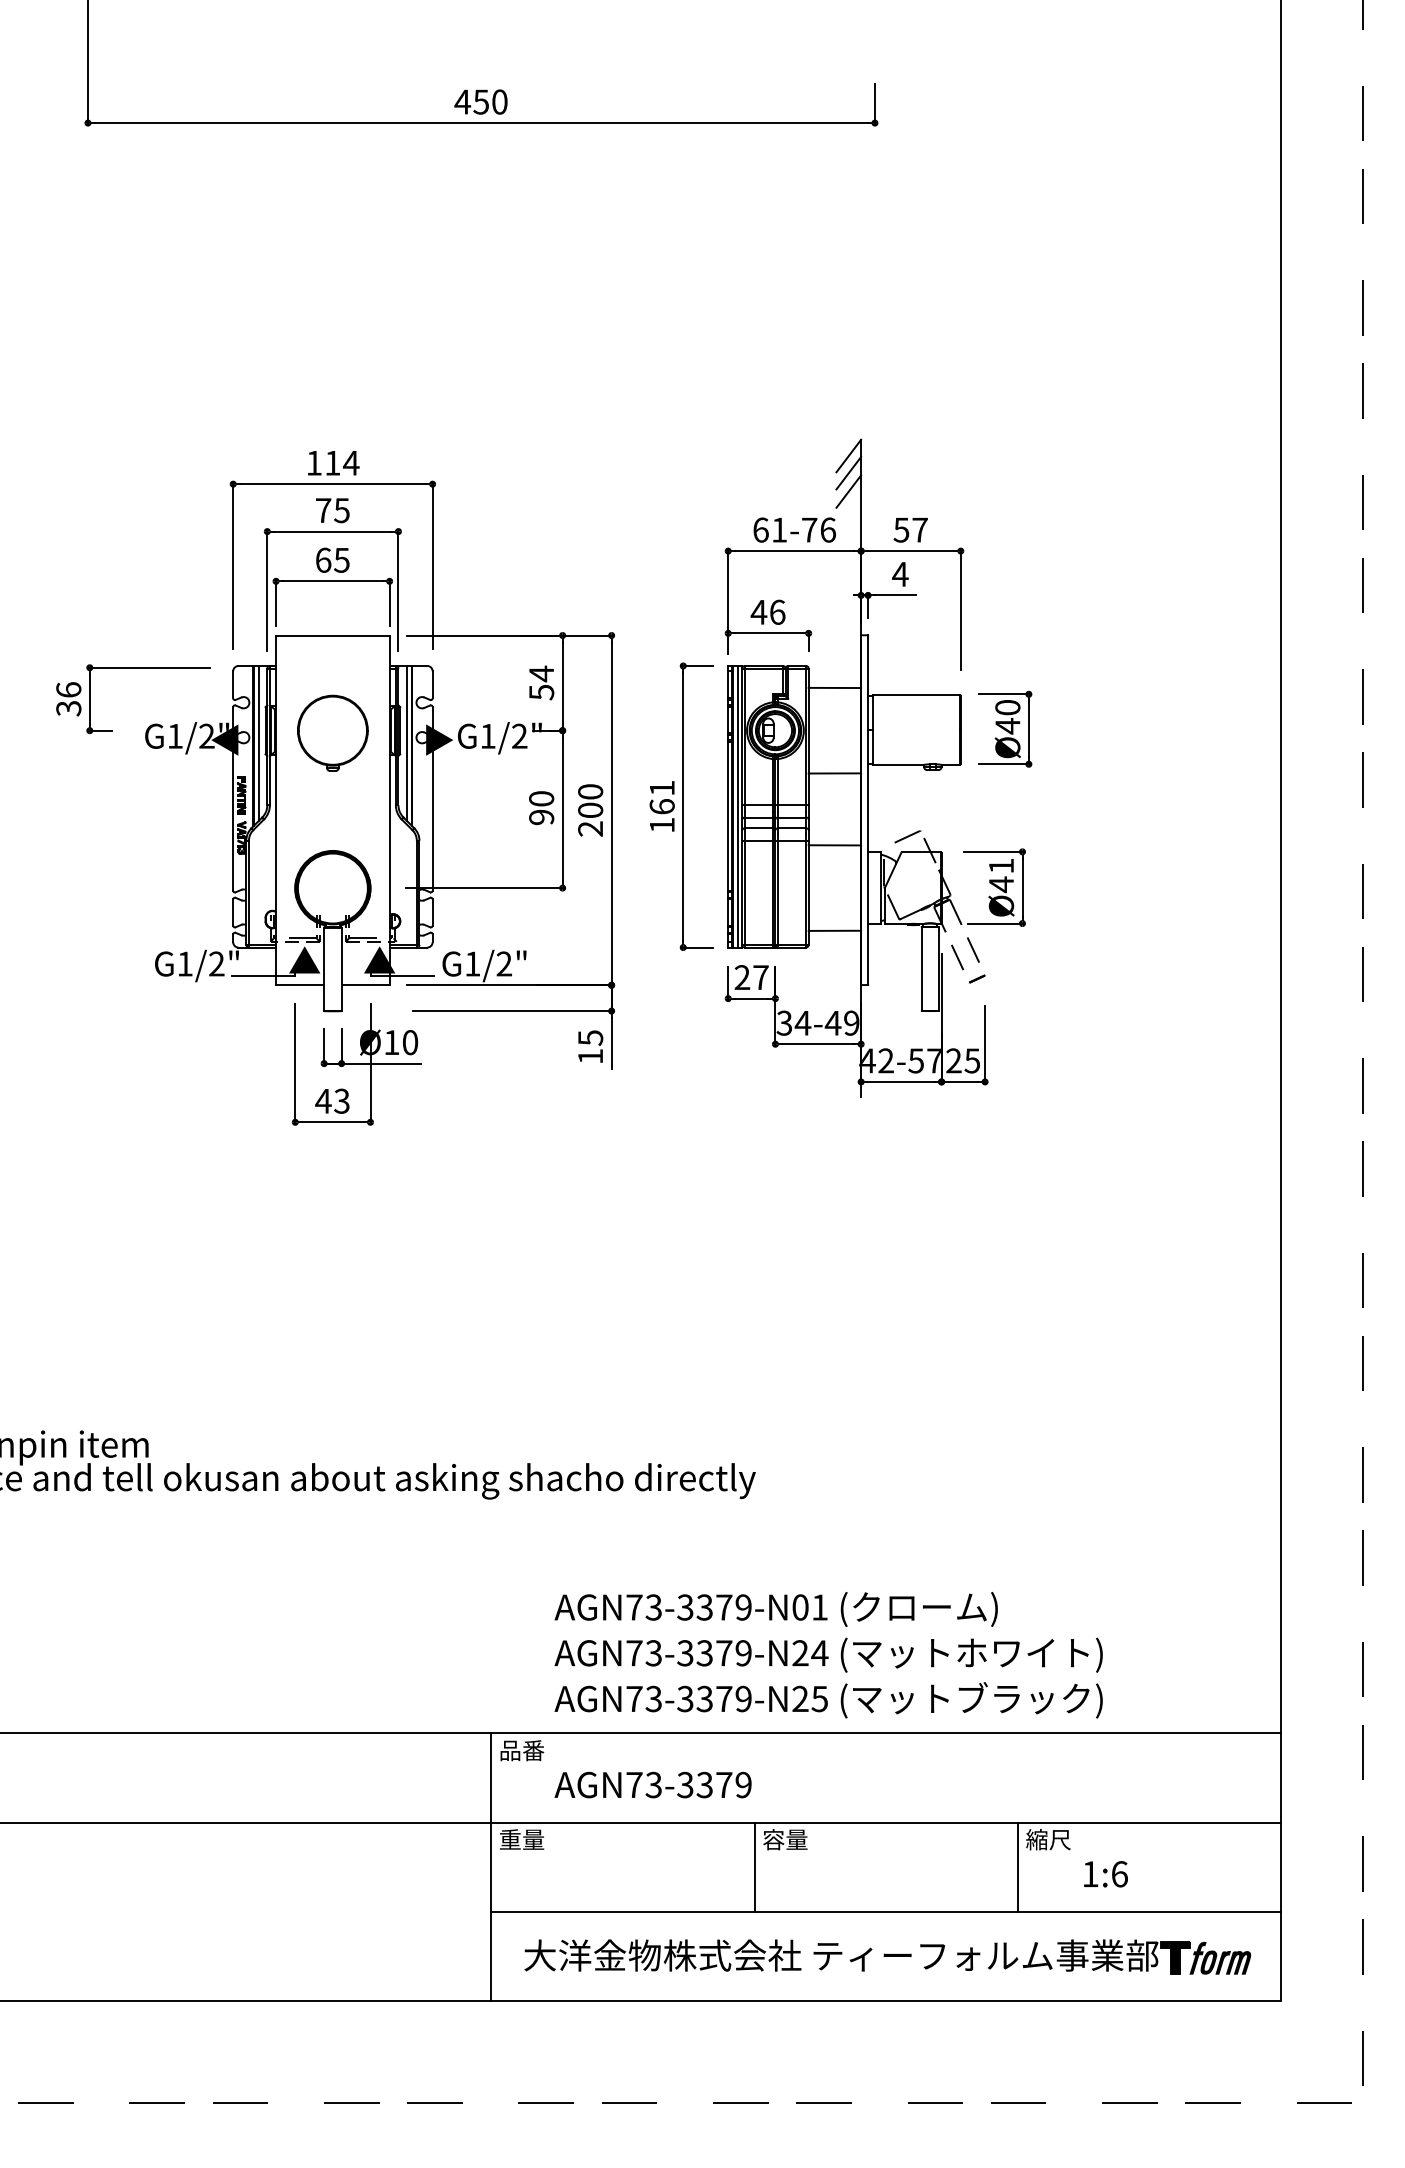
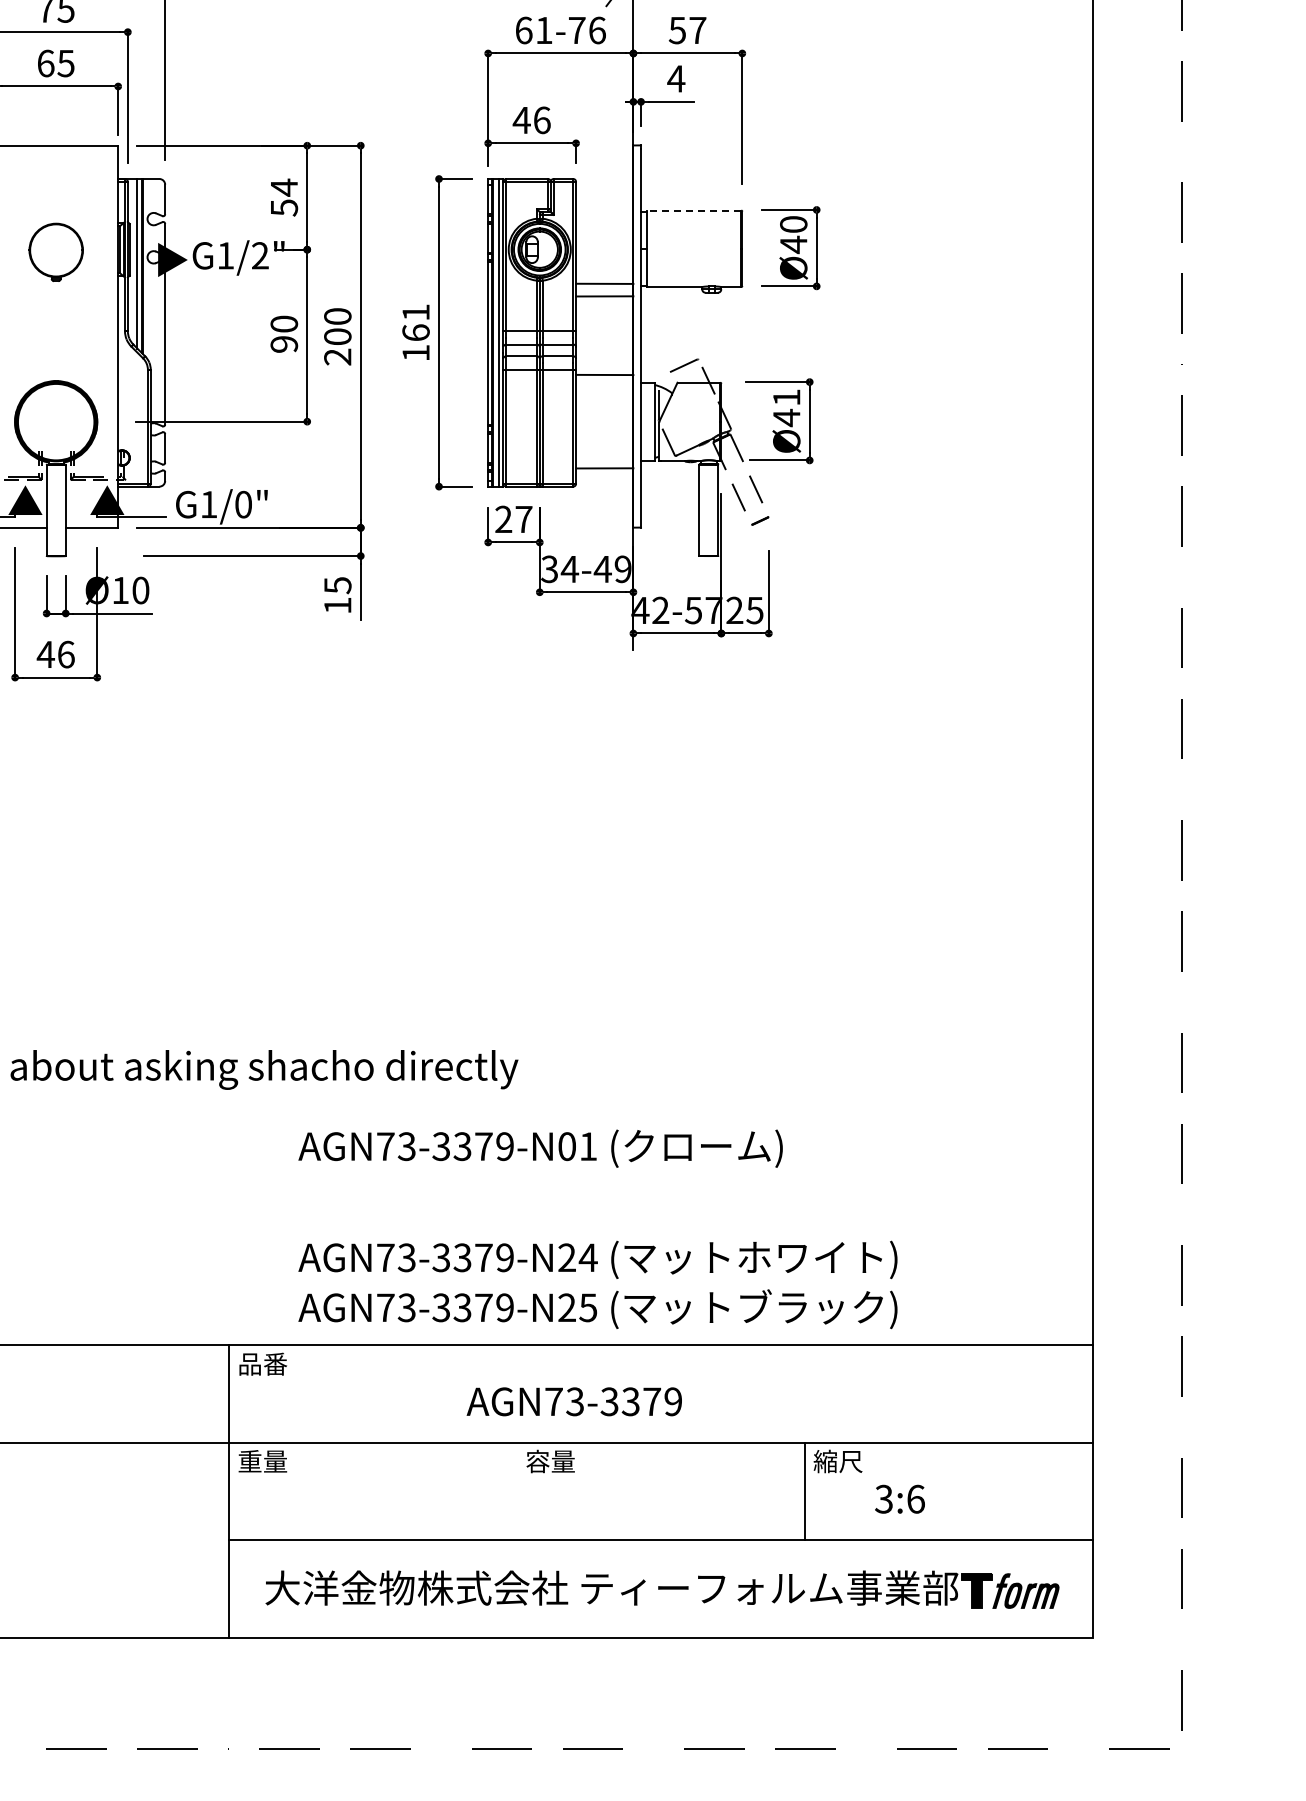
line: (834, 687) -> (604, 283), moved
line: (916, 694) -> (693, 210), solid -> dashed
part: (332, 732) -> (55, 251), size x0.7
text: (504, 963) -> (243, 504), G1/2" -> G1/0"
text: (341, 1100) -> (65, 653), 43 -> 46
text: (775, 1609) -> (539, 1148), moved
text: (652, 1784) -> (573, 1401), moved
line: (754, 1866) -> (516, 1490), removed
text: (1090, 1874) -> (884, 1499), 1:6 -> 3:6

